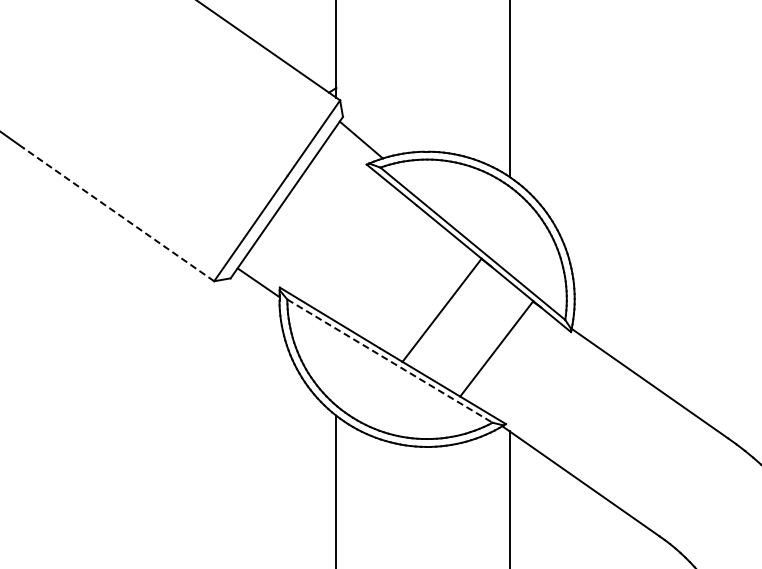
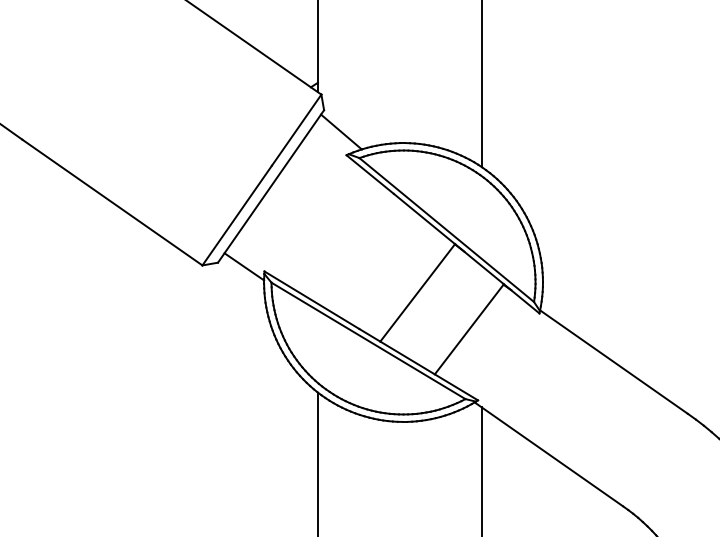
line: (118, 214) -> (112, 202), dashed -> solid
line: (389, 361) -> (368, 341), dashed -> solid

